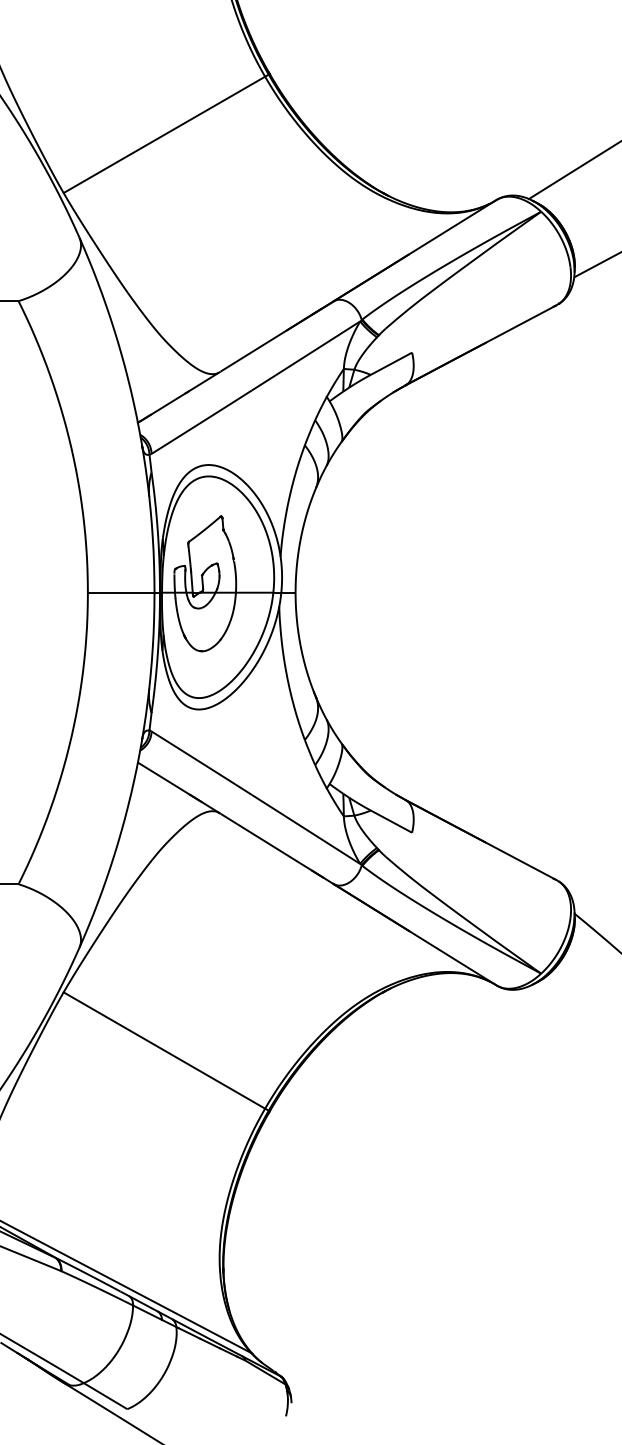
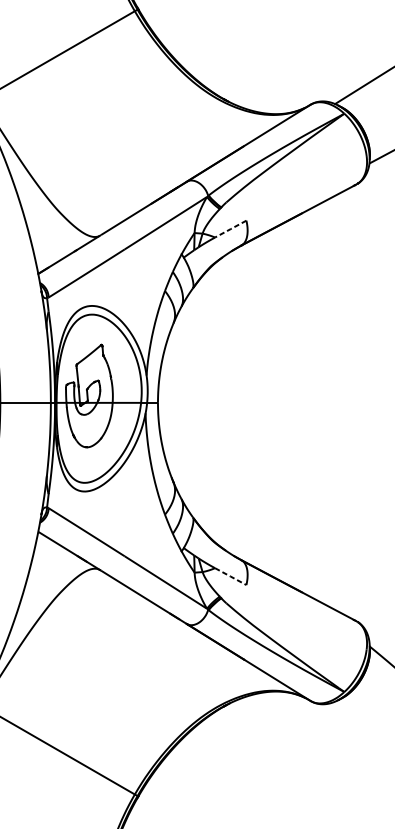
line: (391, 363) -> (230, 228), solid -> dashed
line: (391, 821) -> (230, 576), solid -> dashed

